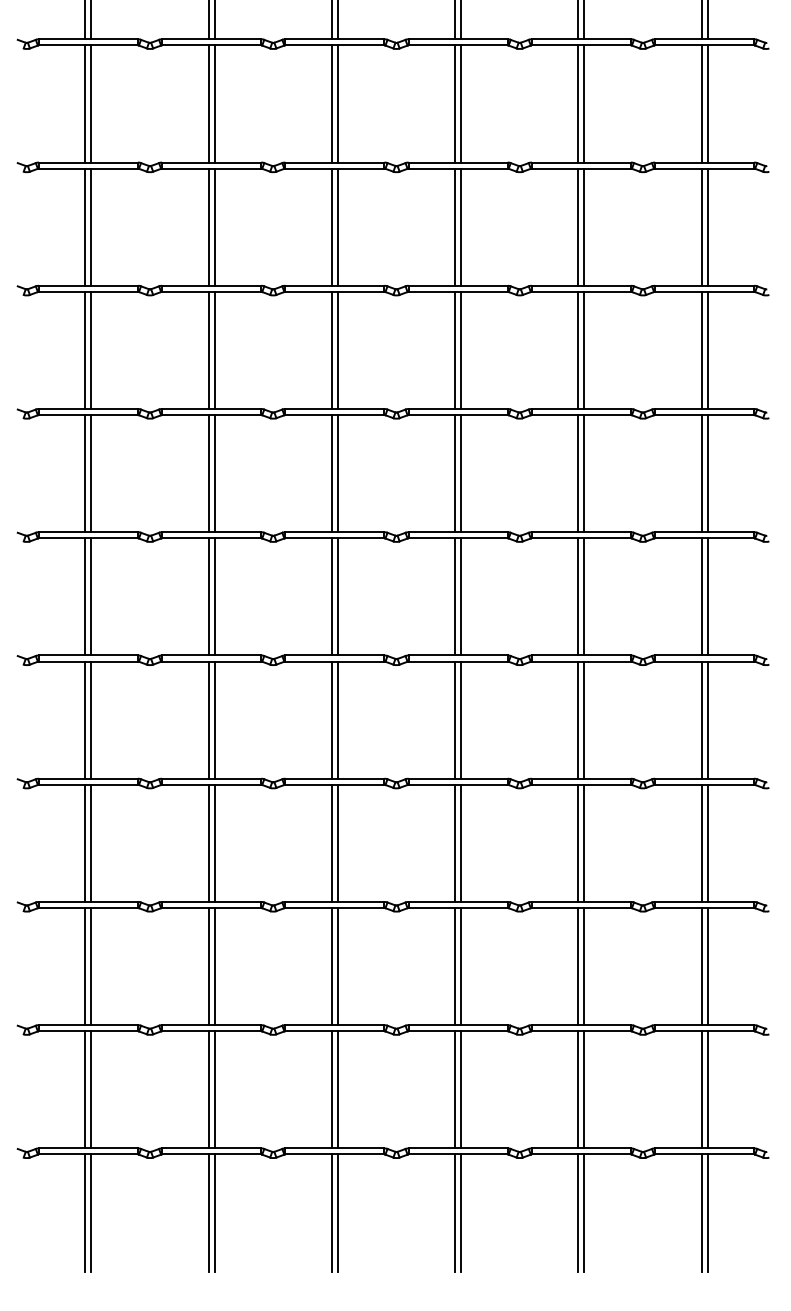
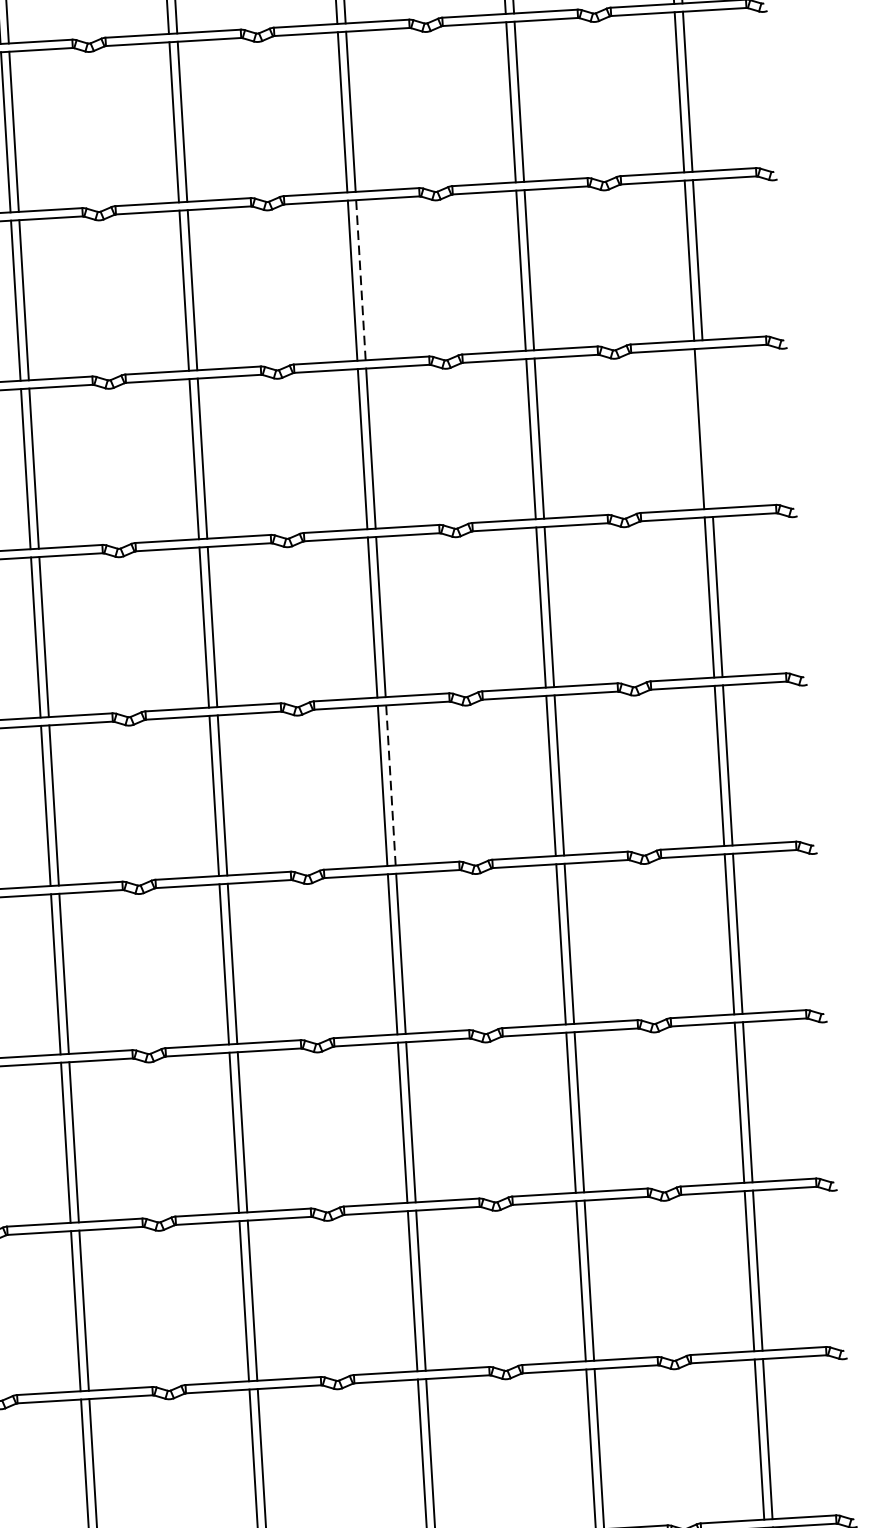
line: (461, 227) -> (361, 280), solid -> dashed
line: (707, 350) -> (707, 428), removed
line: (461, 596) -> (391, 784), solid -> dashed

